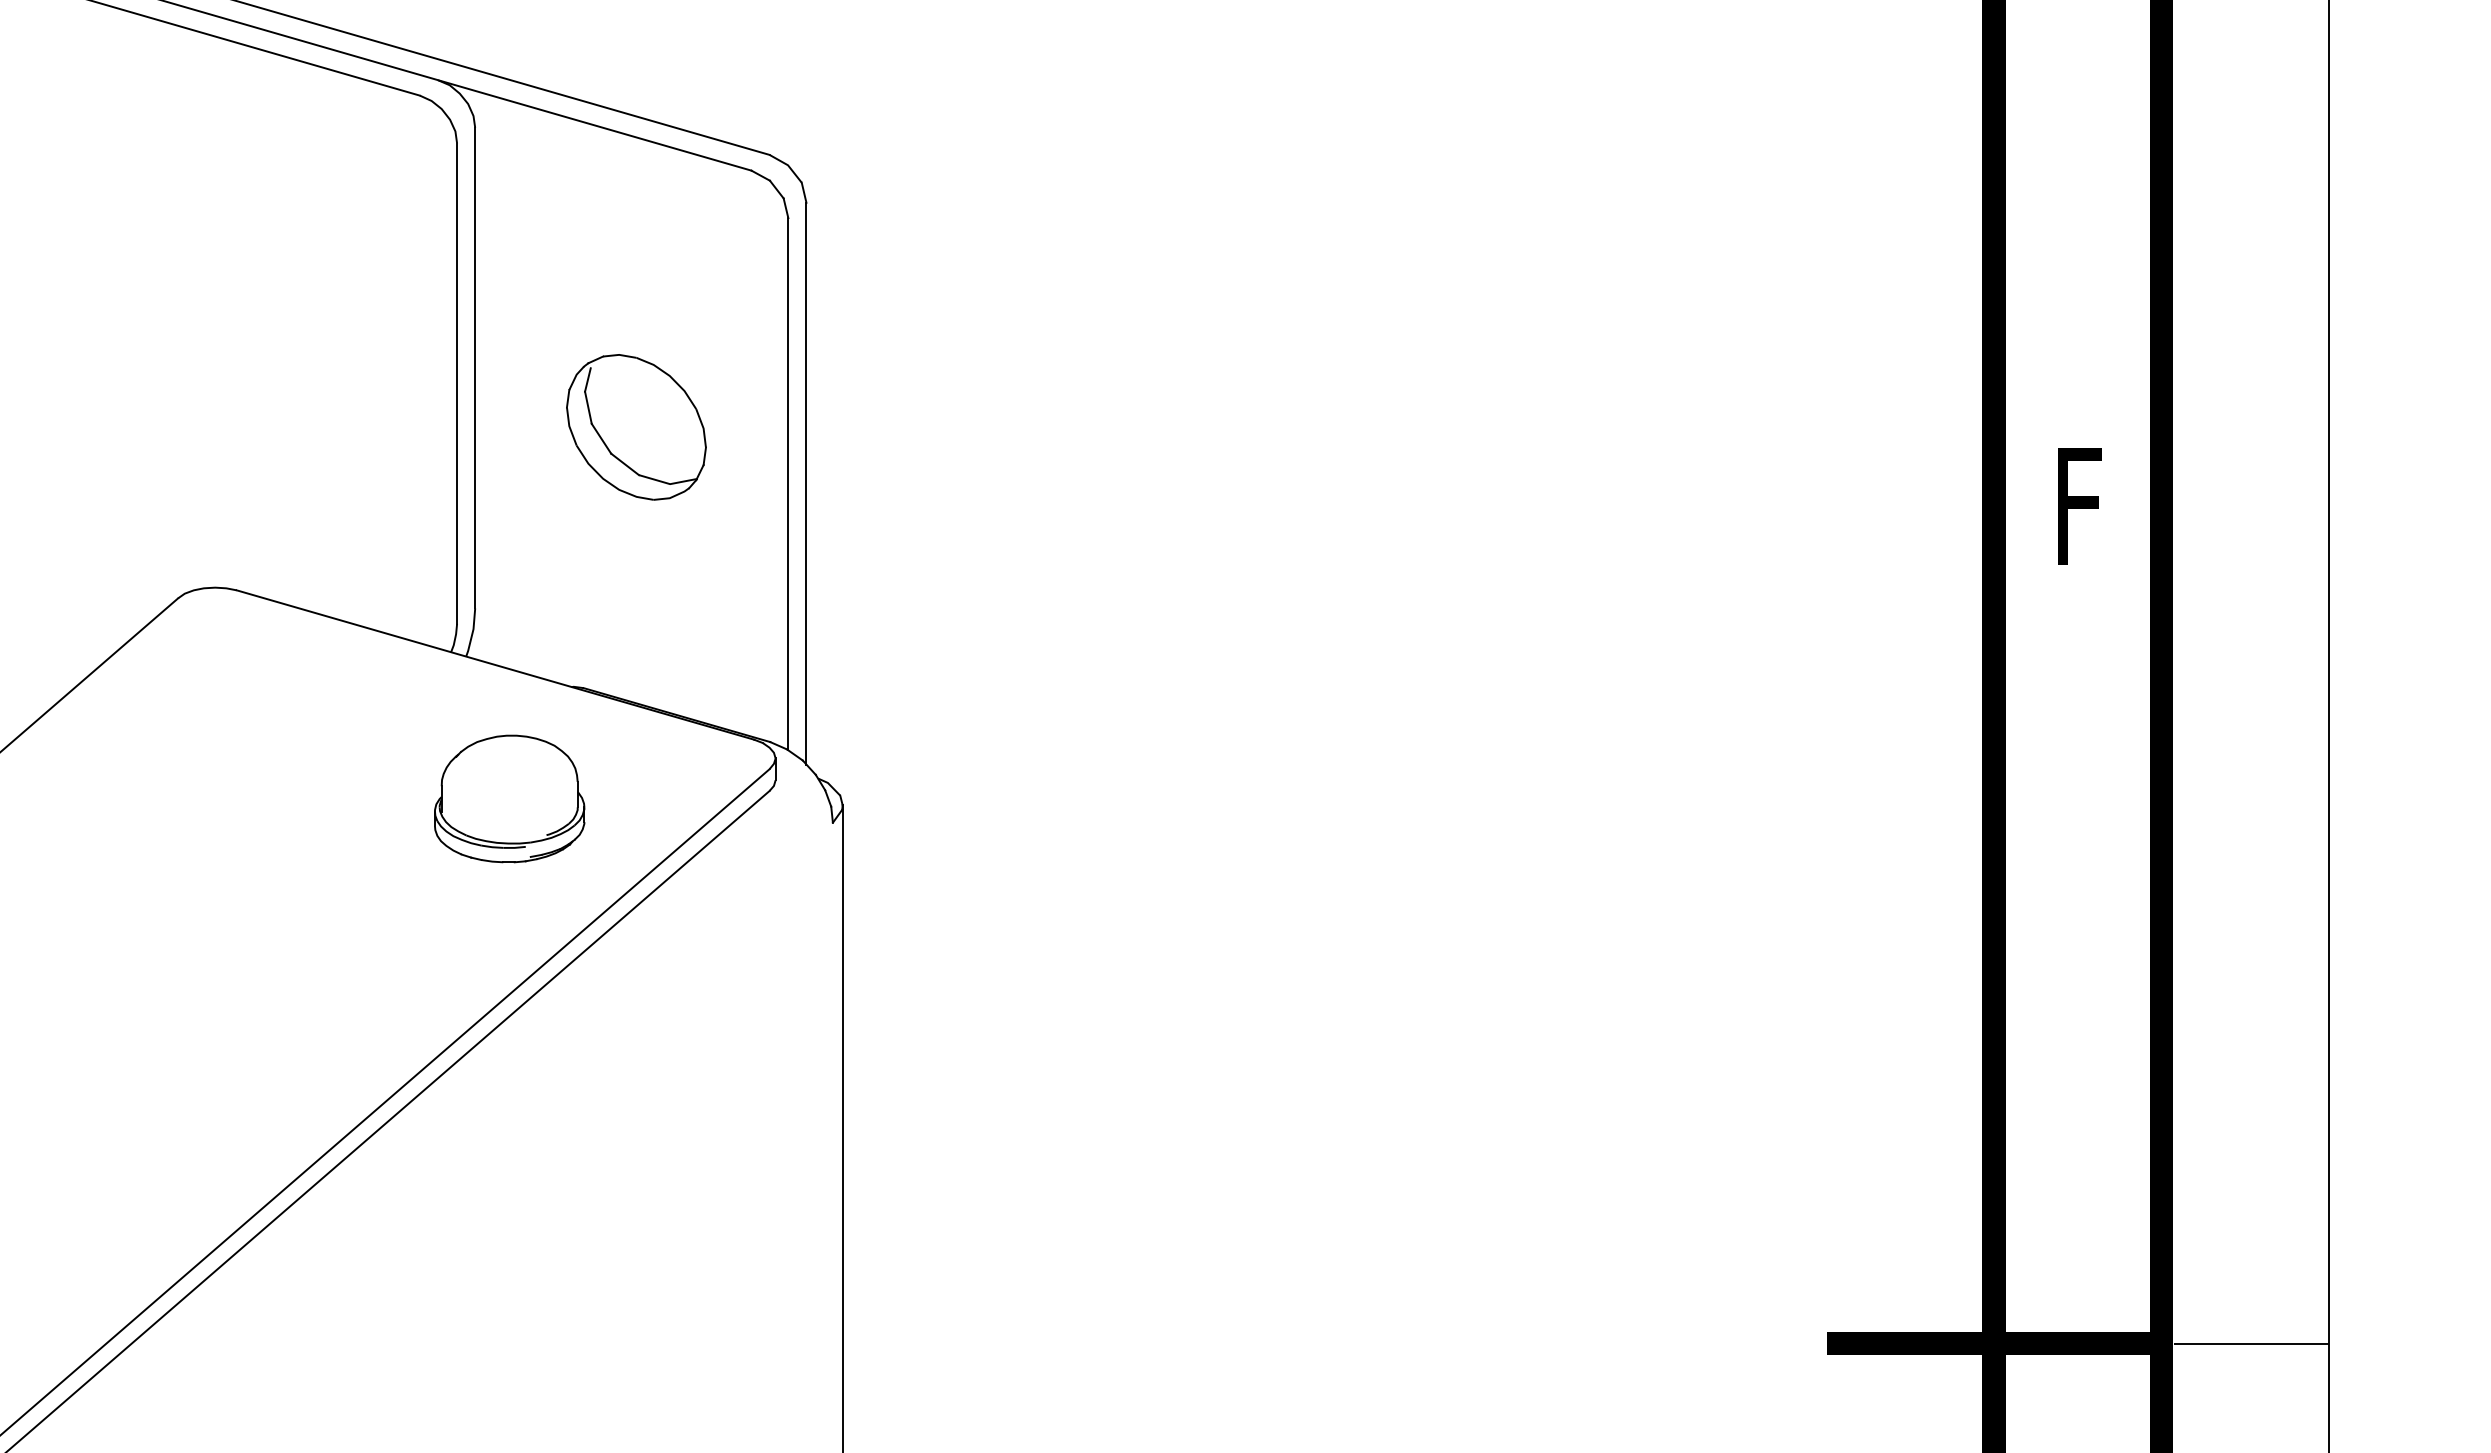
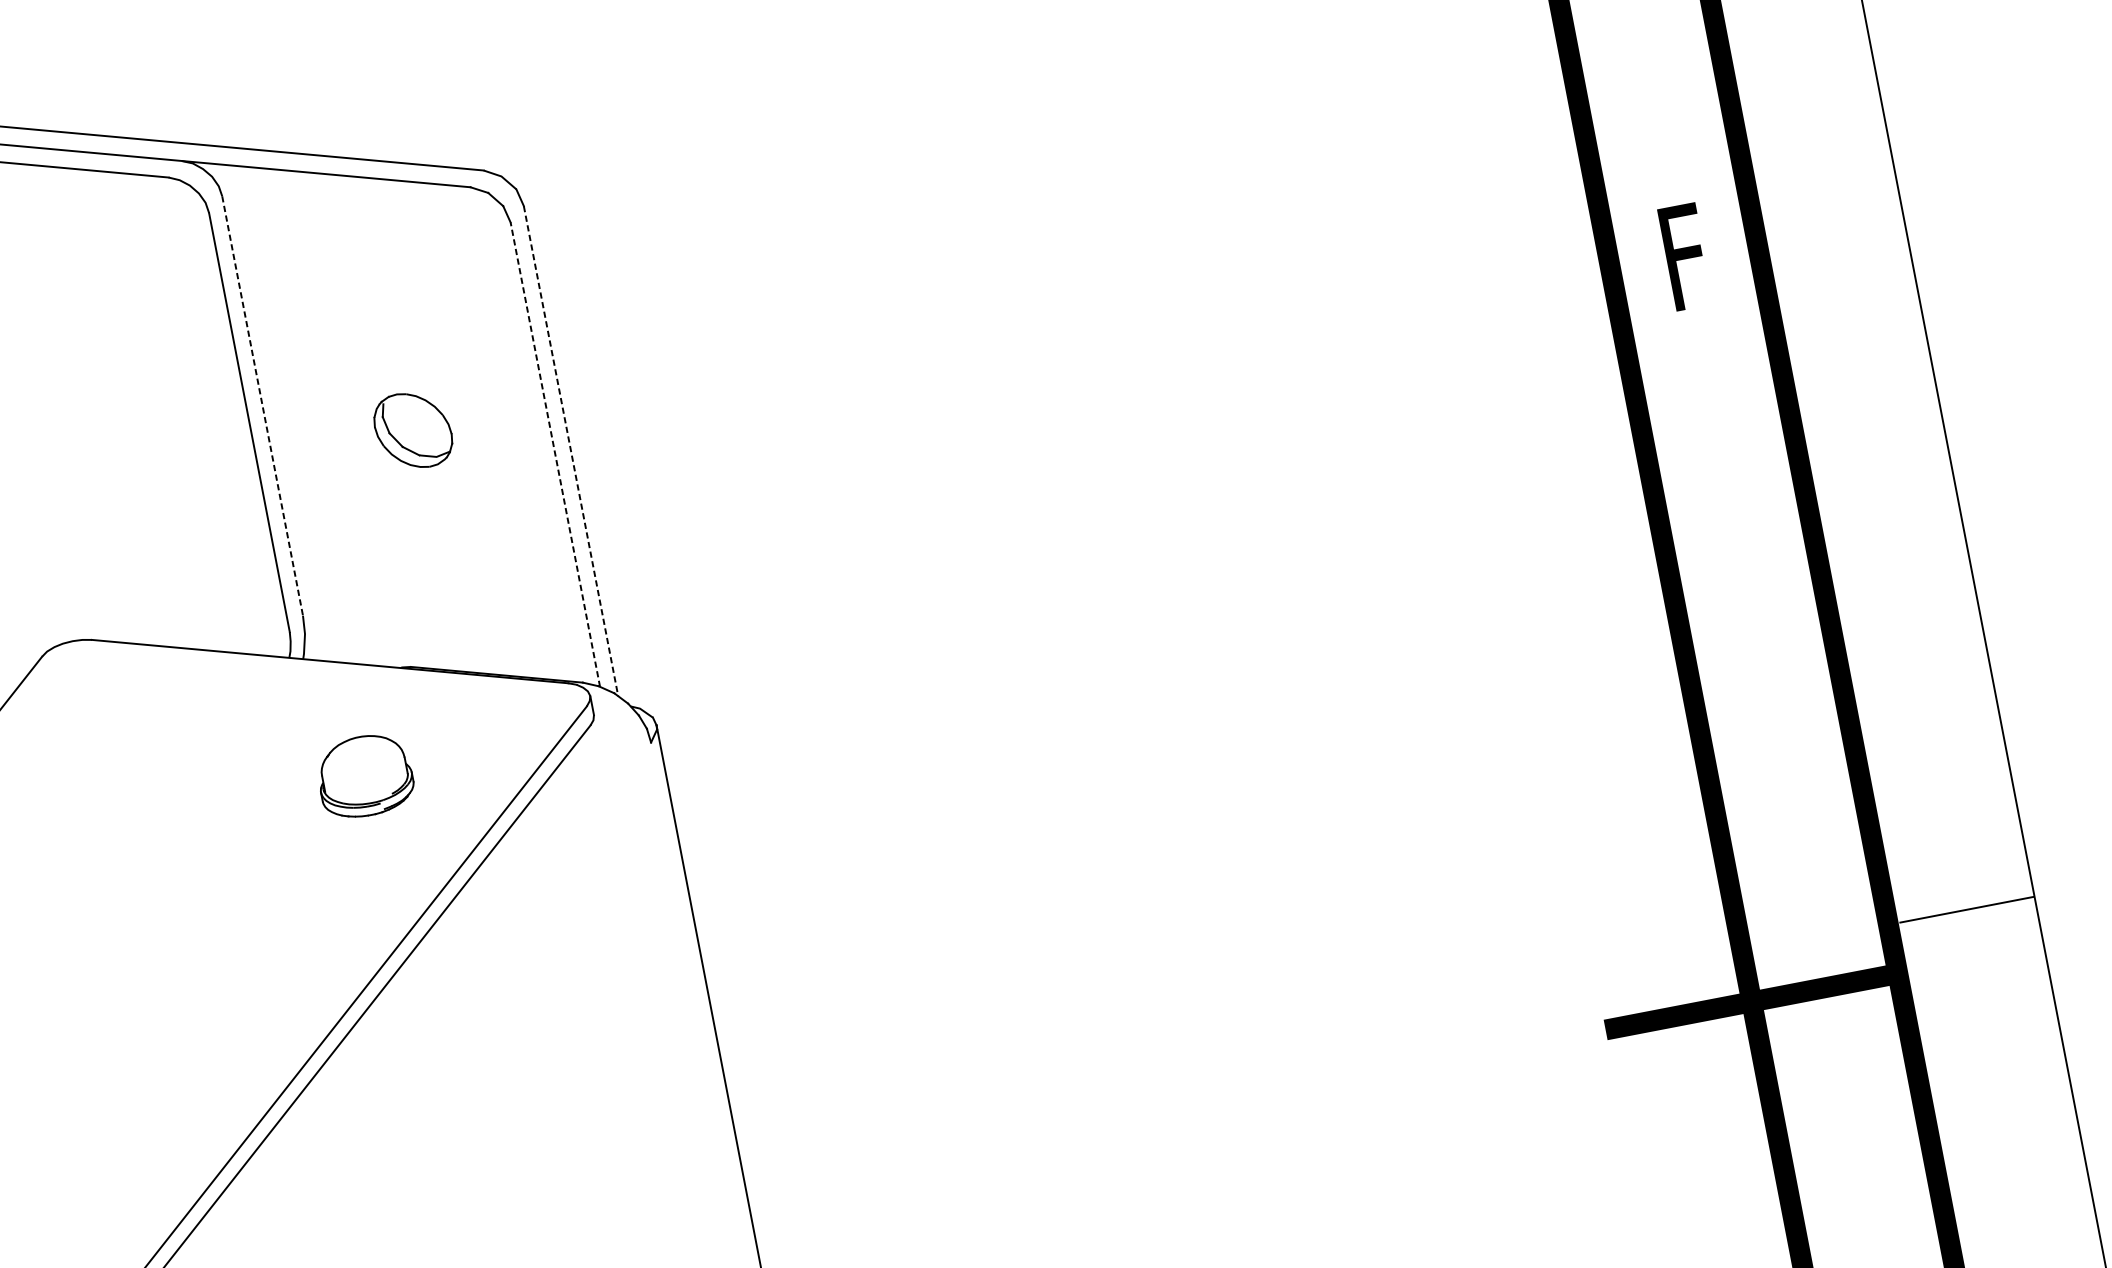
line: (475, 368) -> (262, 406), solid -> dashed
part: (636, 427) -> (413, 430), size x0.6
line: (788, 483) -> (555, 454), solid -> dashed
line: (806, 484) -> (571, 451), solid -> dashed
part: (509, 798) -> (364, 775), size x0.7
line: (2245, 1343) -> (1961, 910), moved

